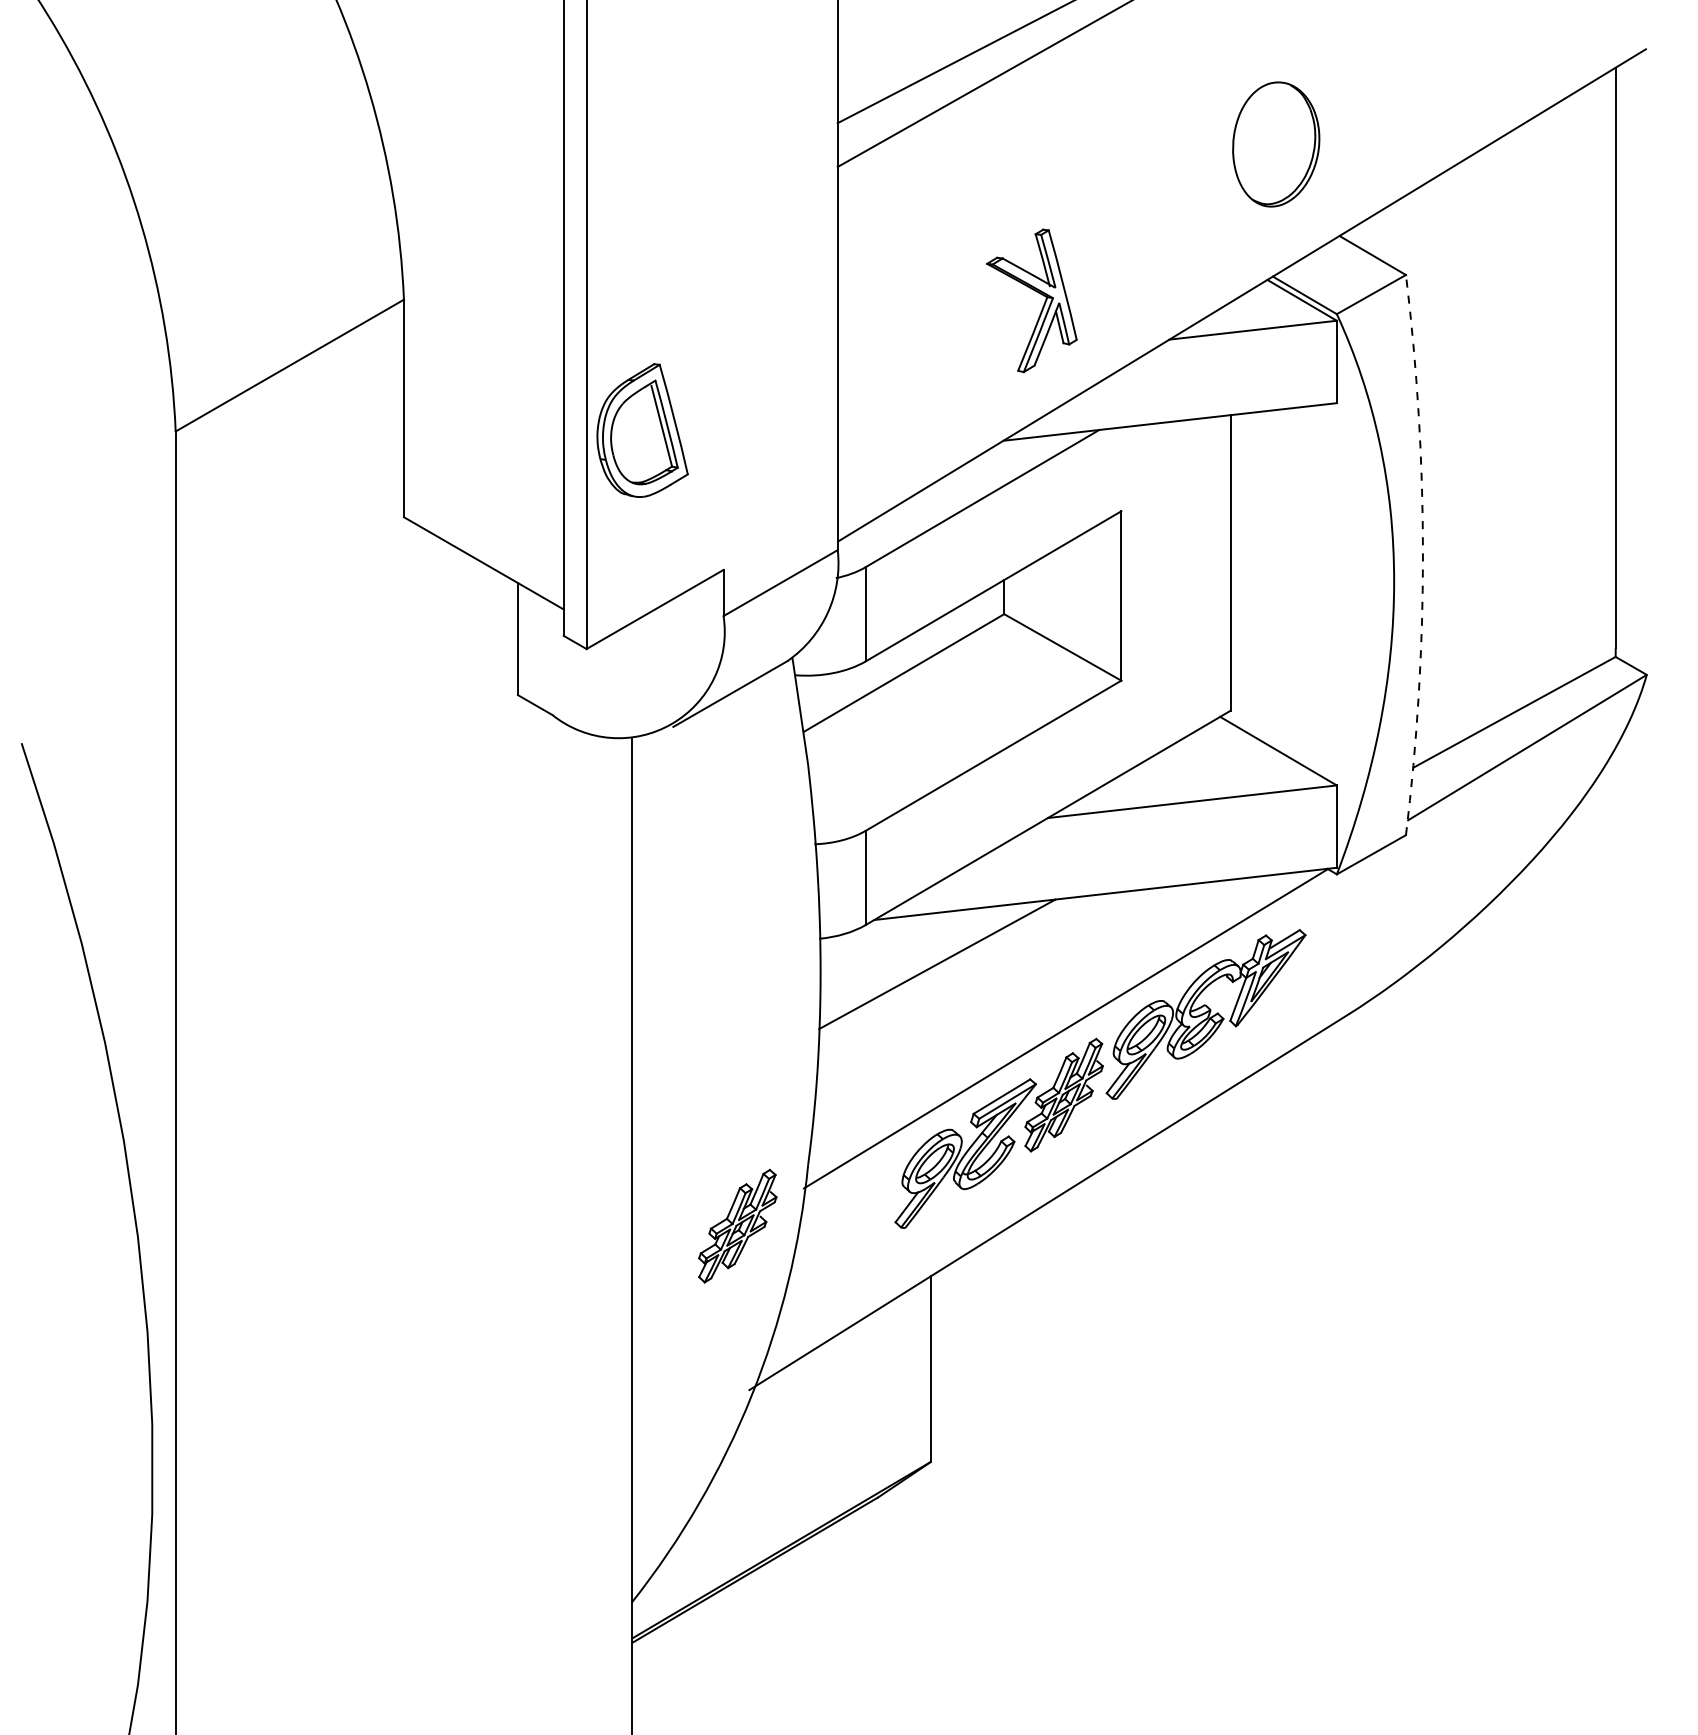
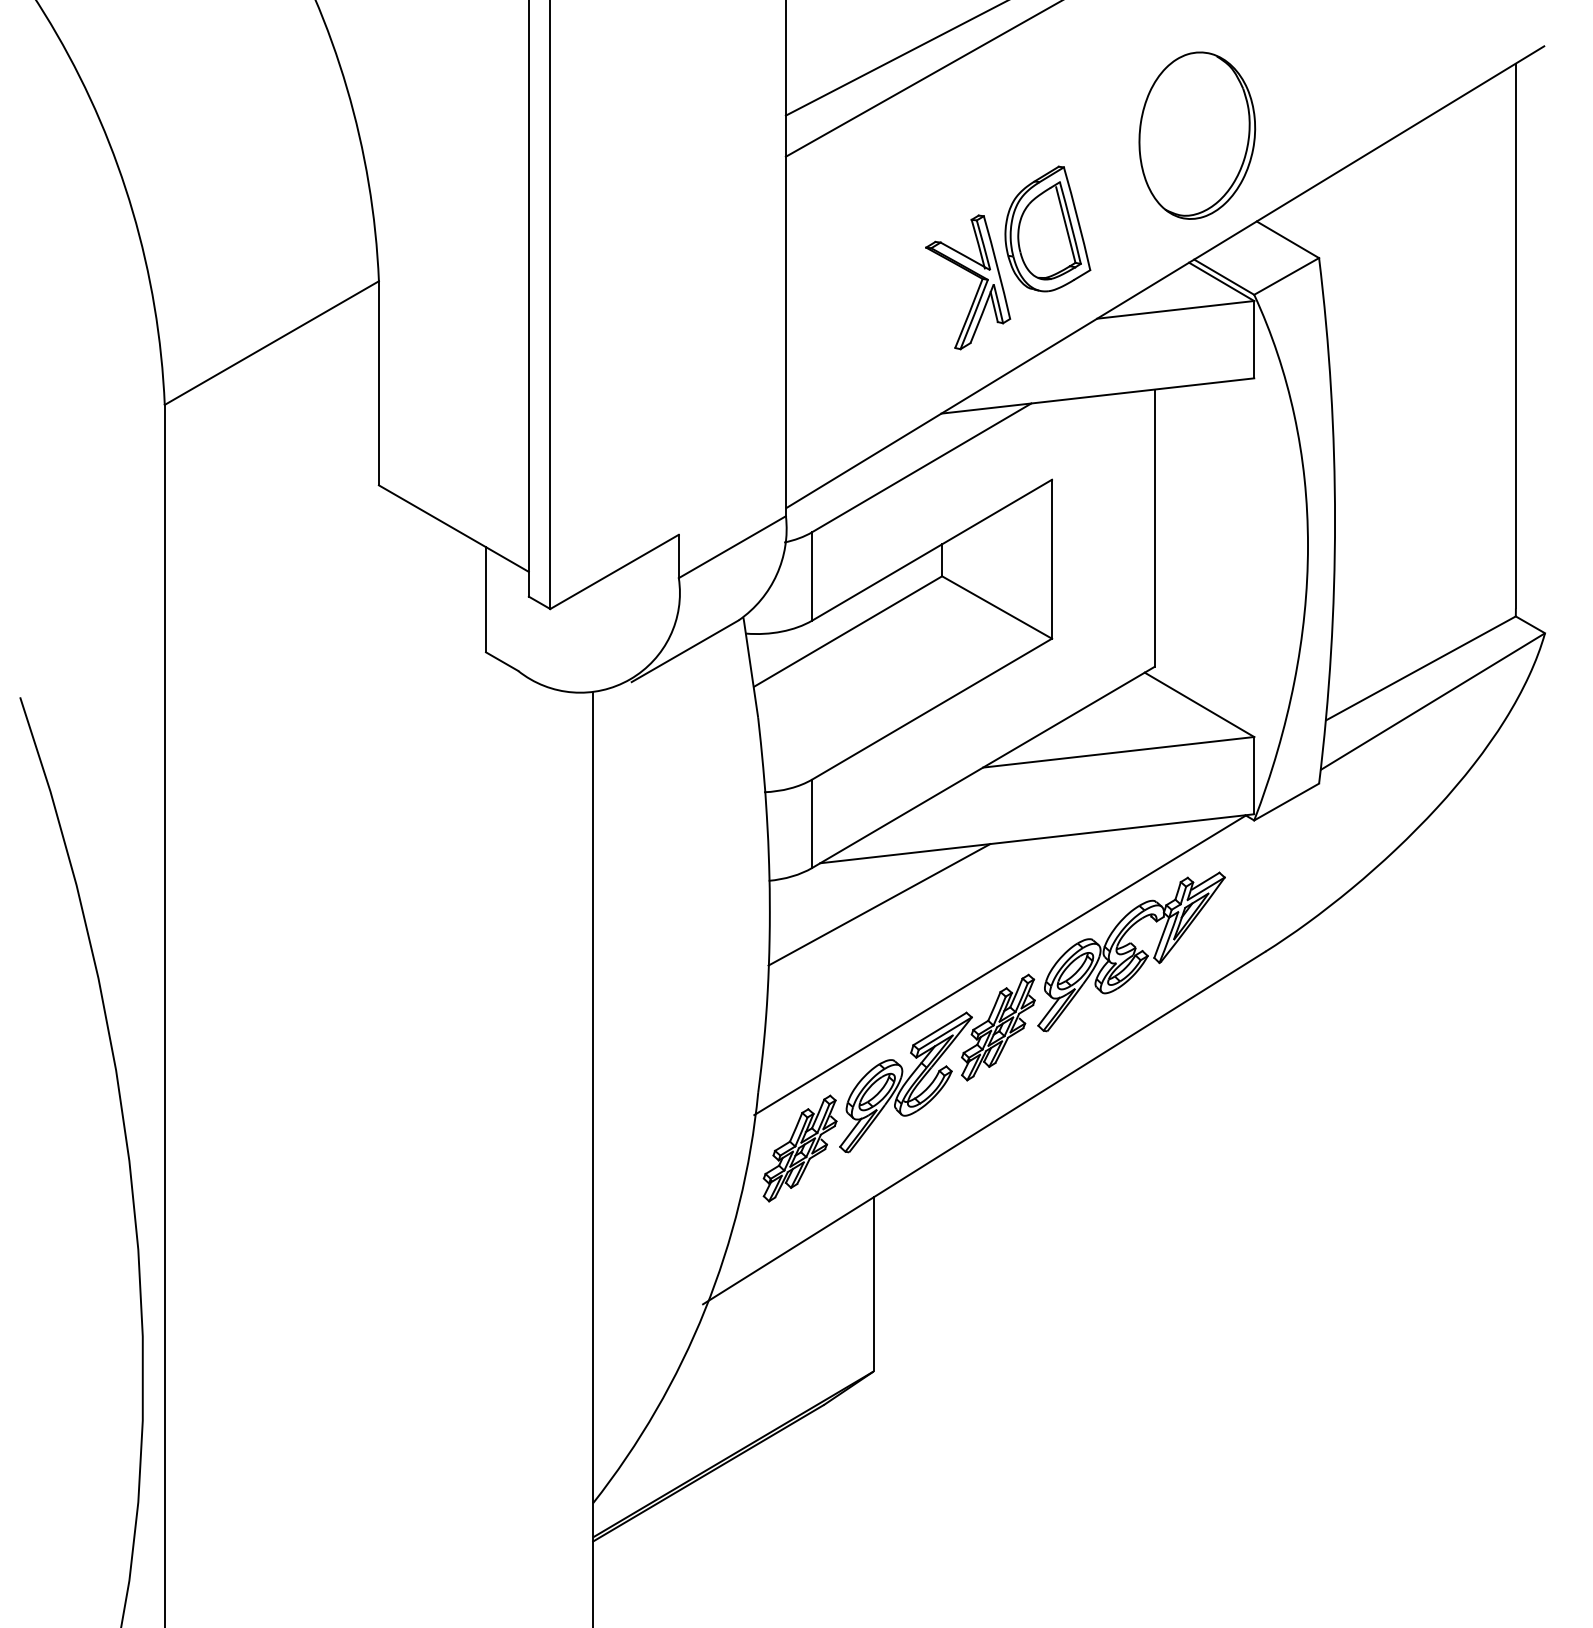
part: (1276, 144) -> (1197, 135), size x1.43
part: (642, 429) -> (1047, 228), moved
arc: (1423, 554) -> (1335, 520), dashed -> solid
part: (737, 1226) -> (799, 1148), moved

